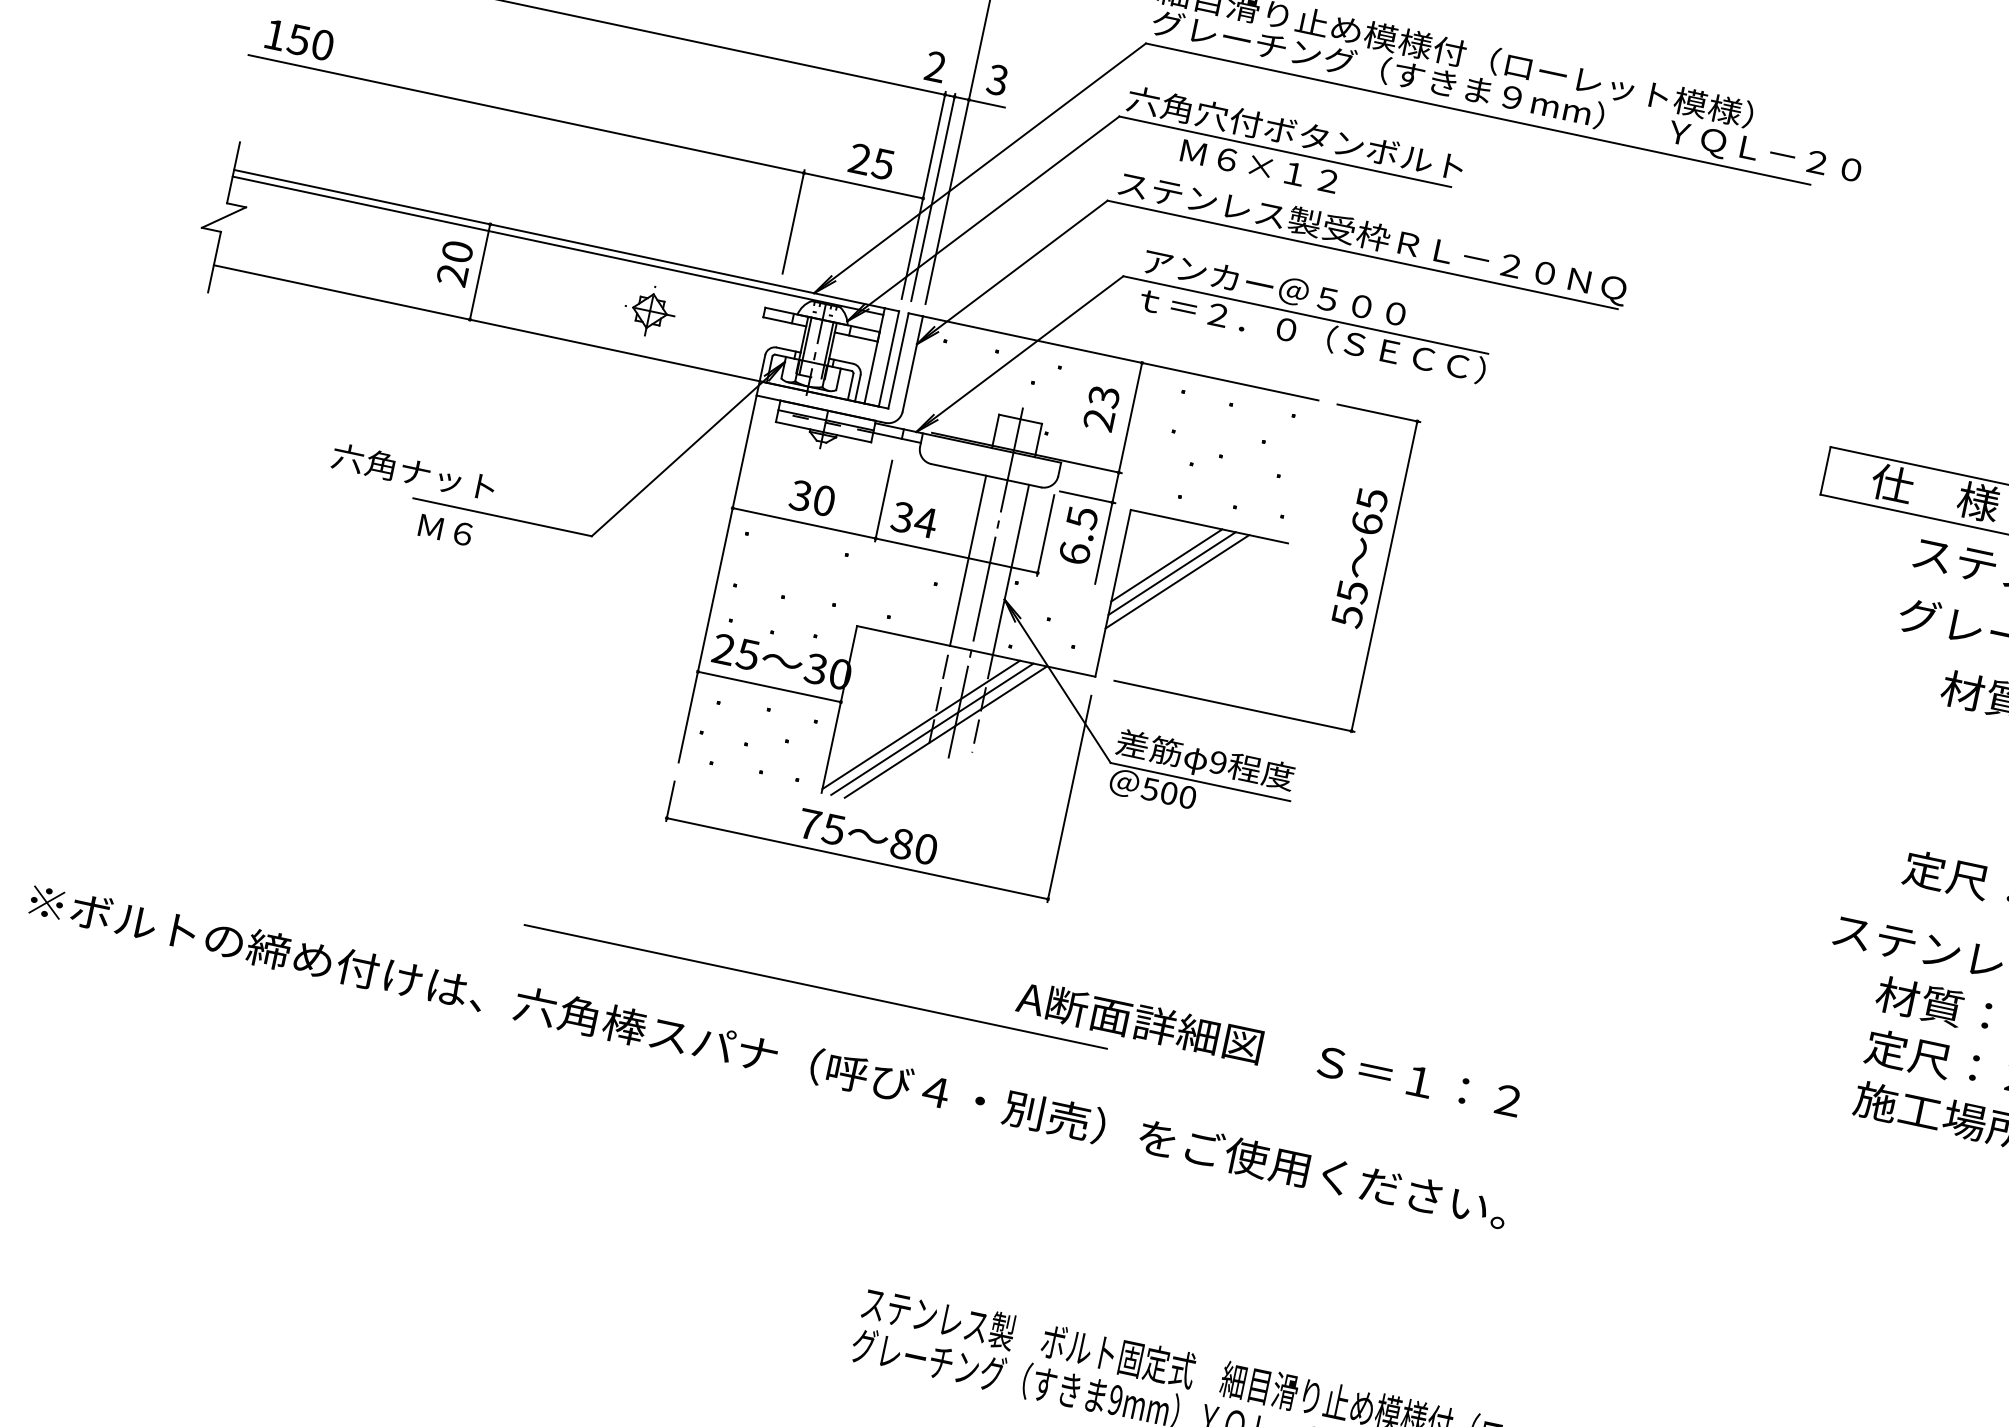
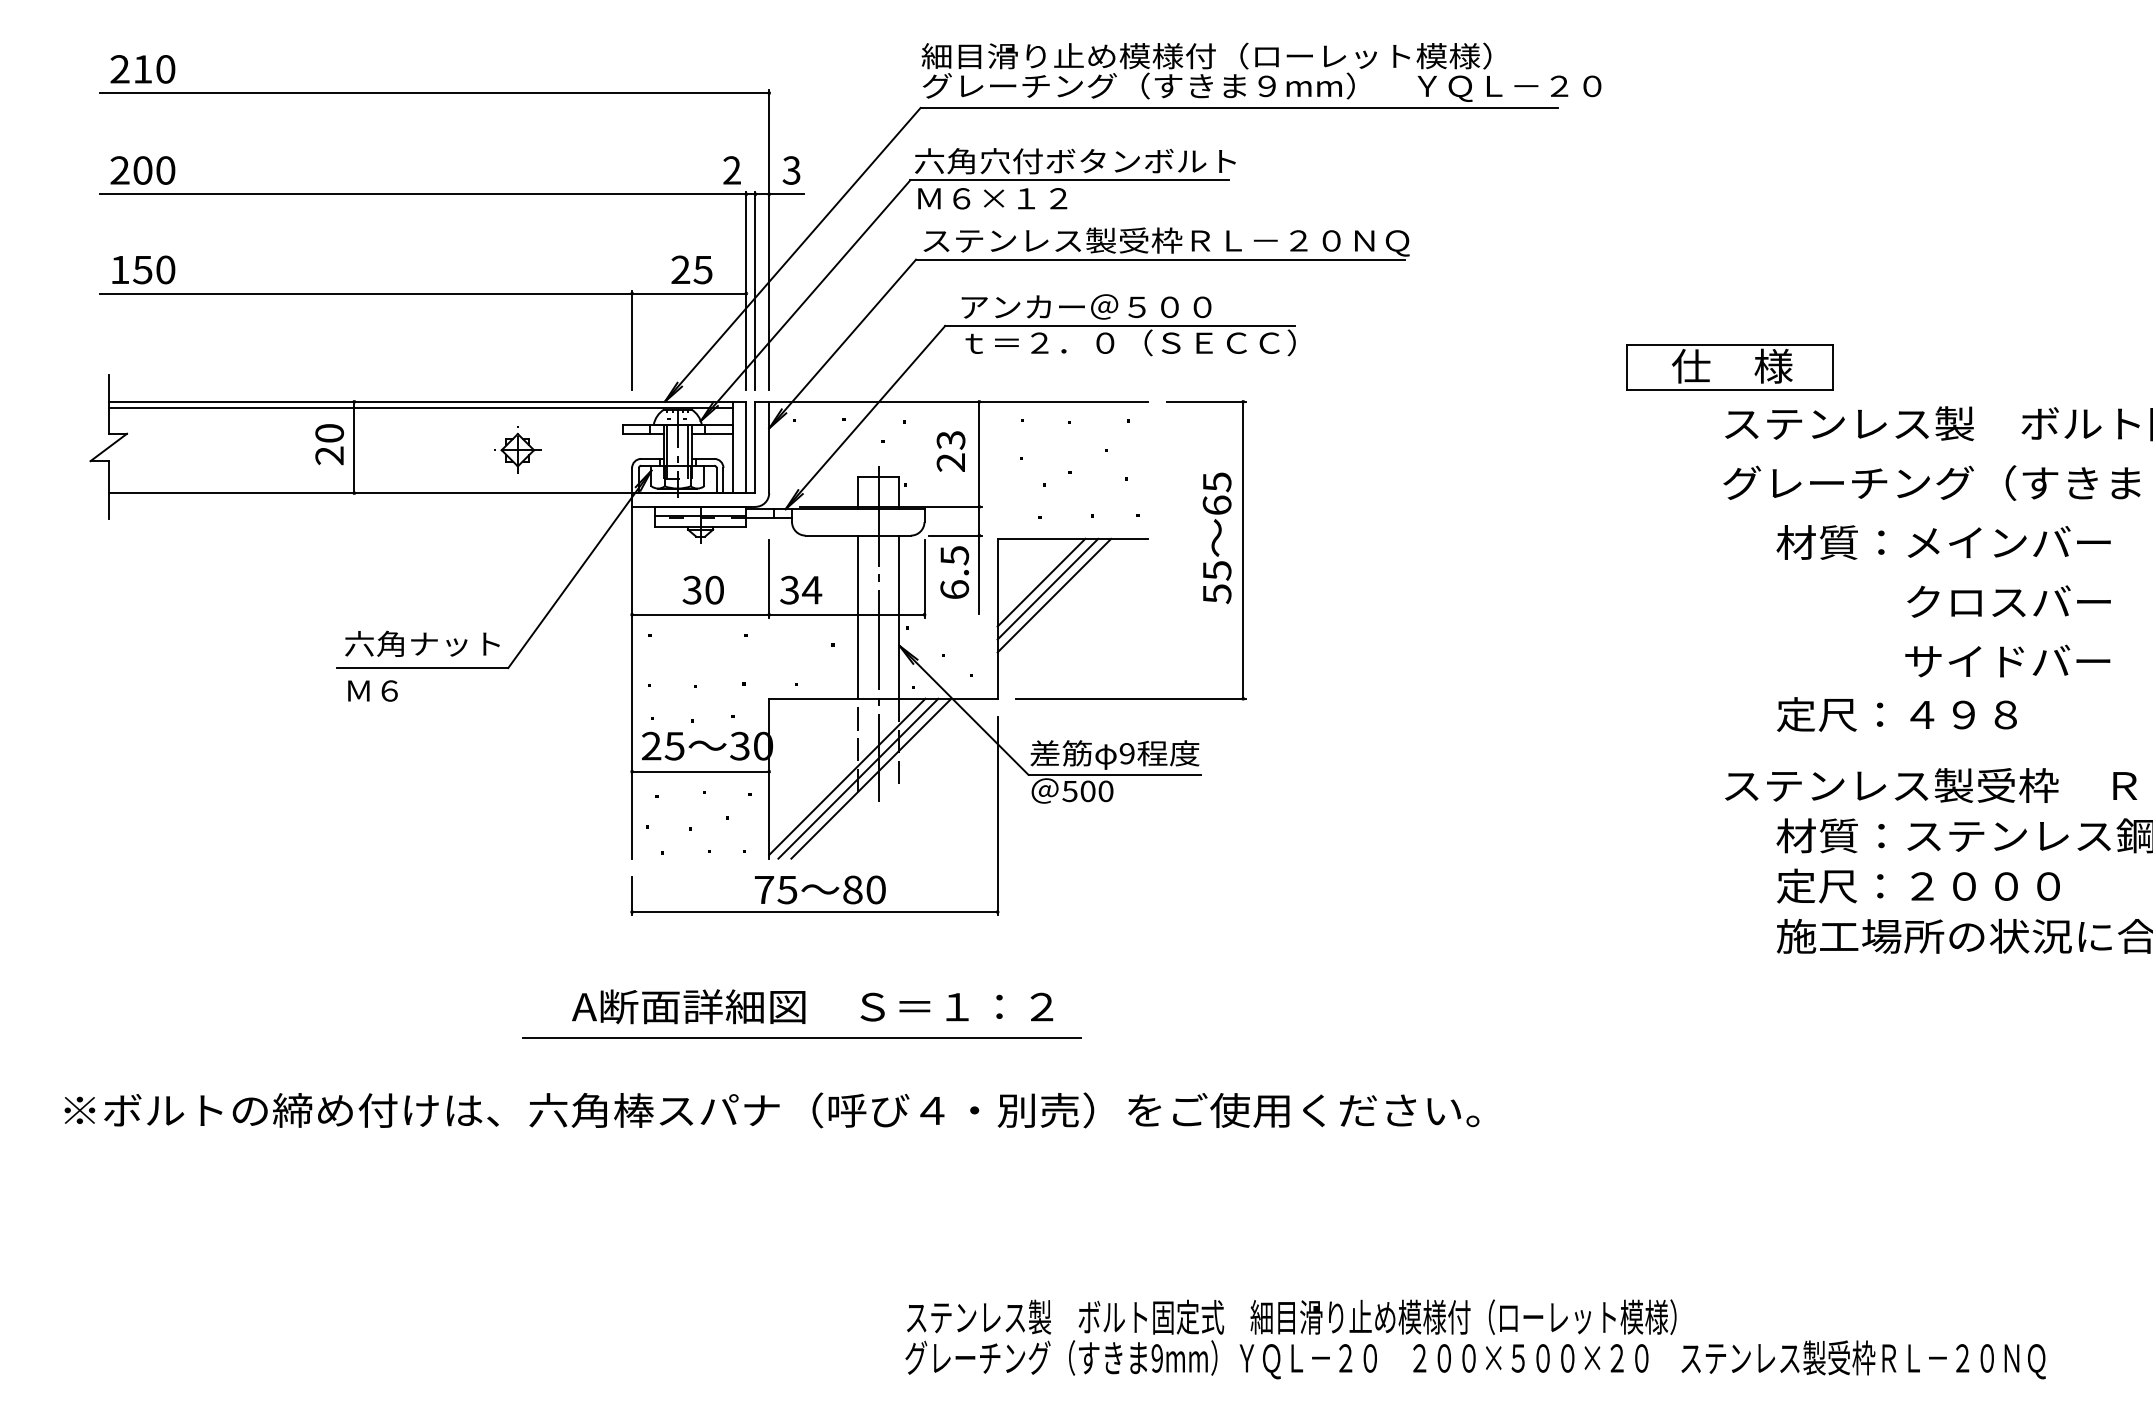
text: (1259, 166) -> (992, 198), moved
text: (413, 471) -> (422, 643), moved
text: (1268, 1049) -> (812, 1006), moved

